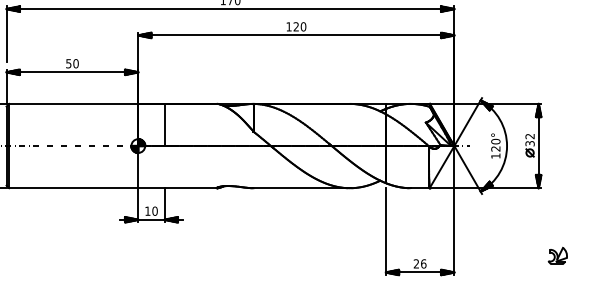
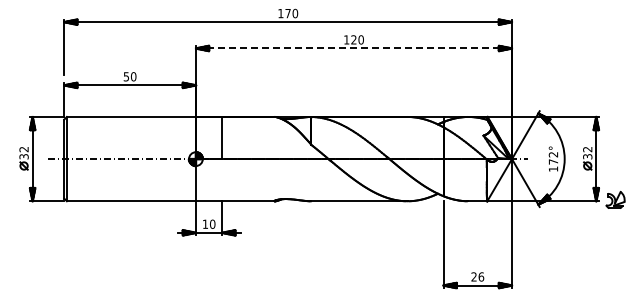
line: (296, 35) -> (354, 48), solid -> dashed
text: (495, 144) -> (553, 157), 120° -> 172°
part: (557, 255) -> (615, 199), moved

